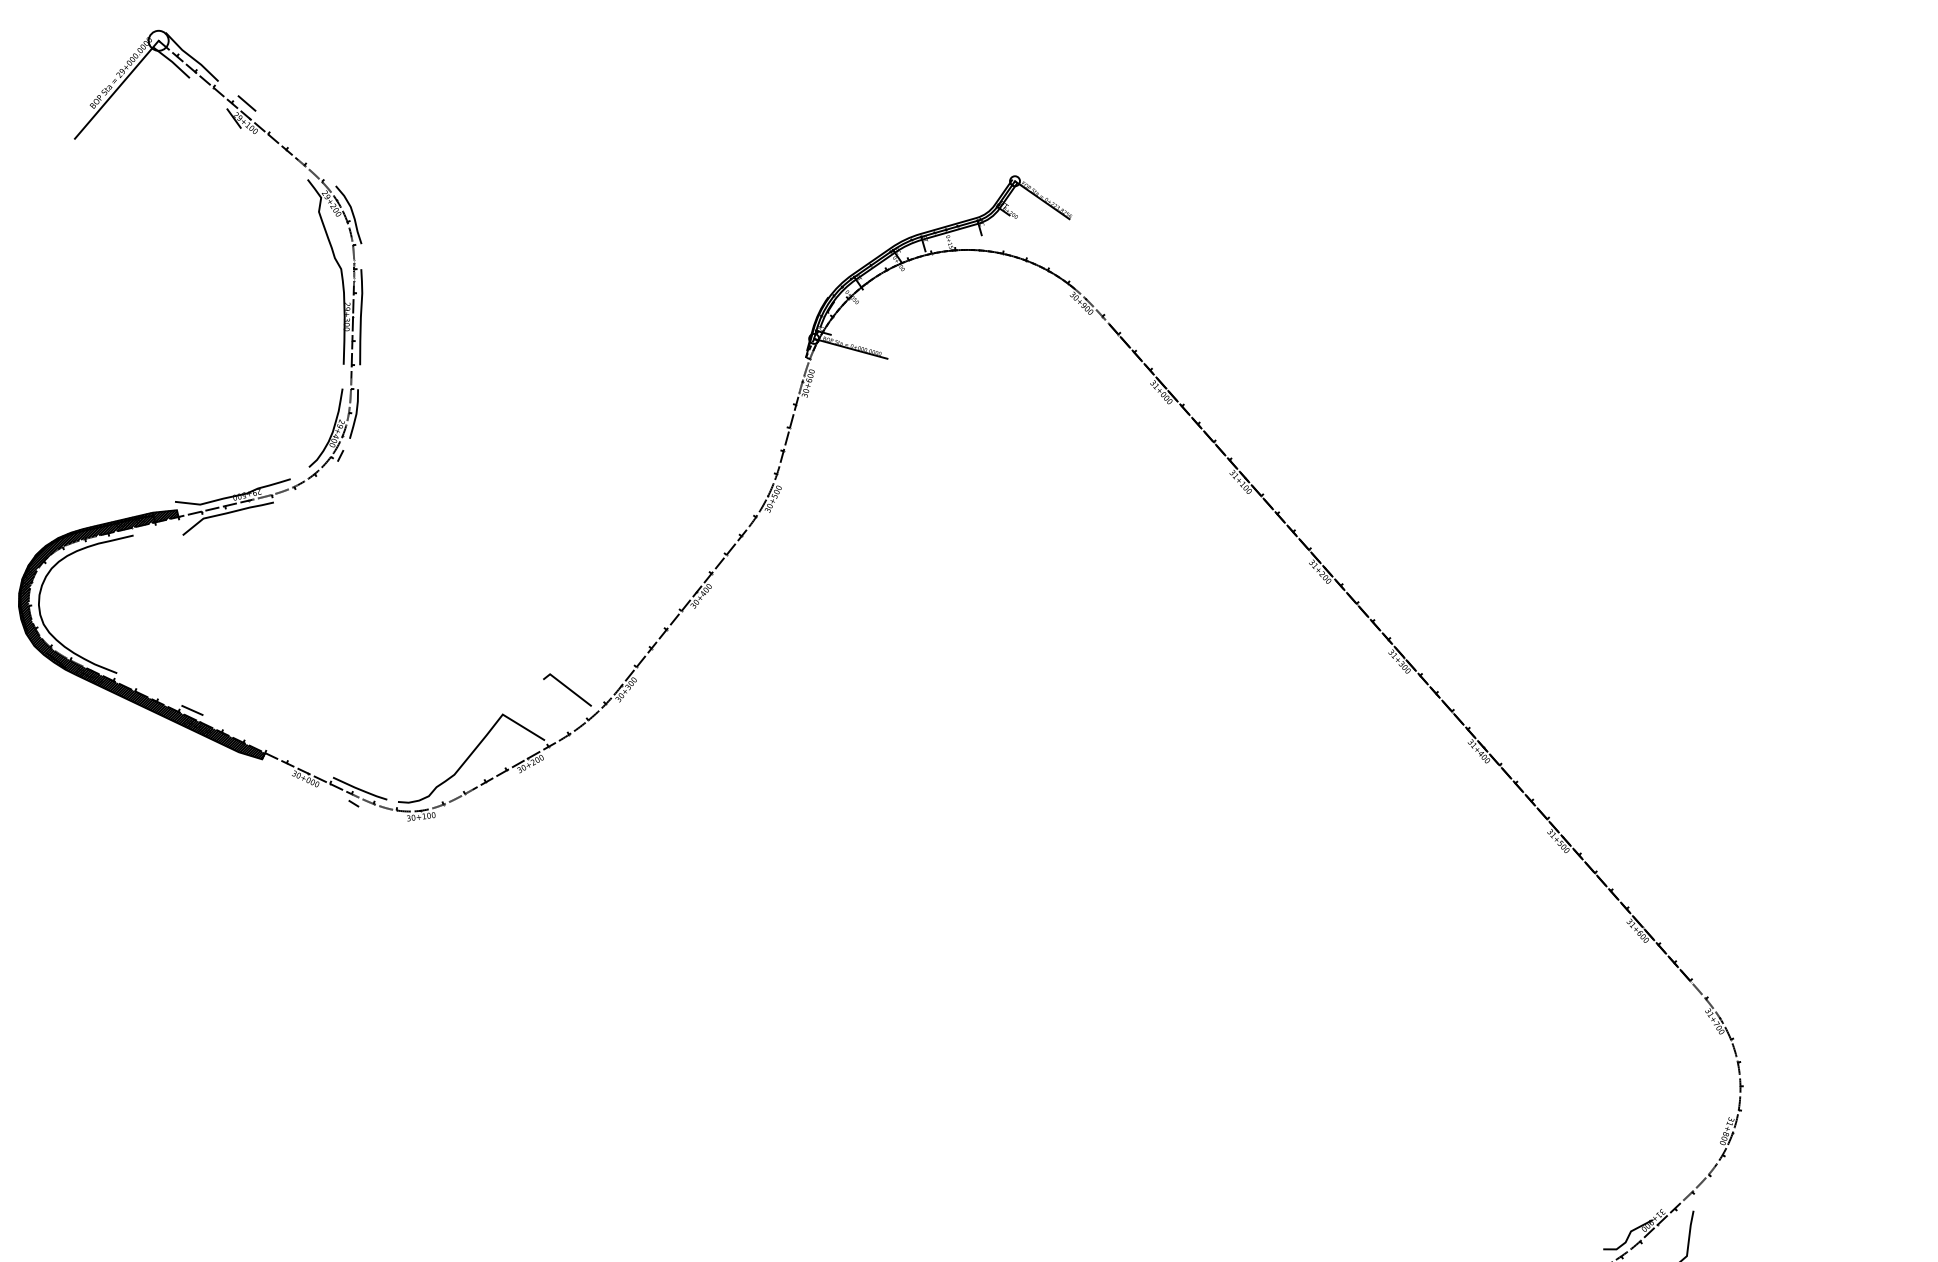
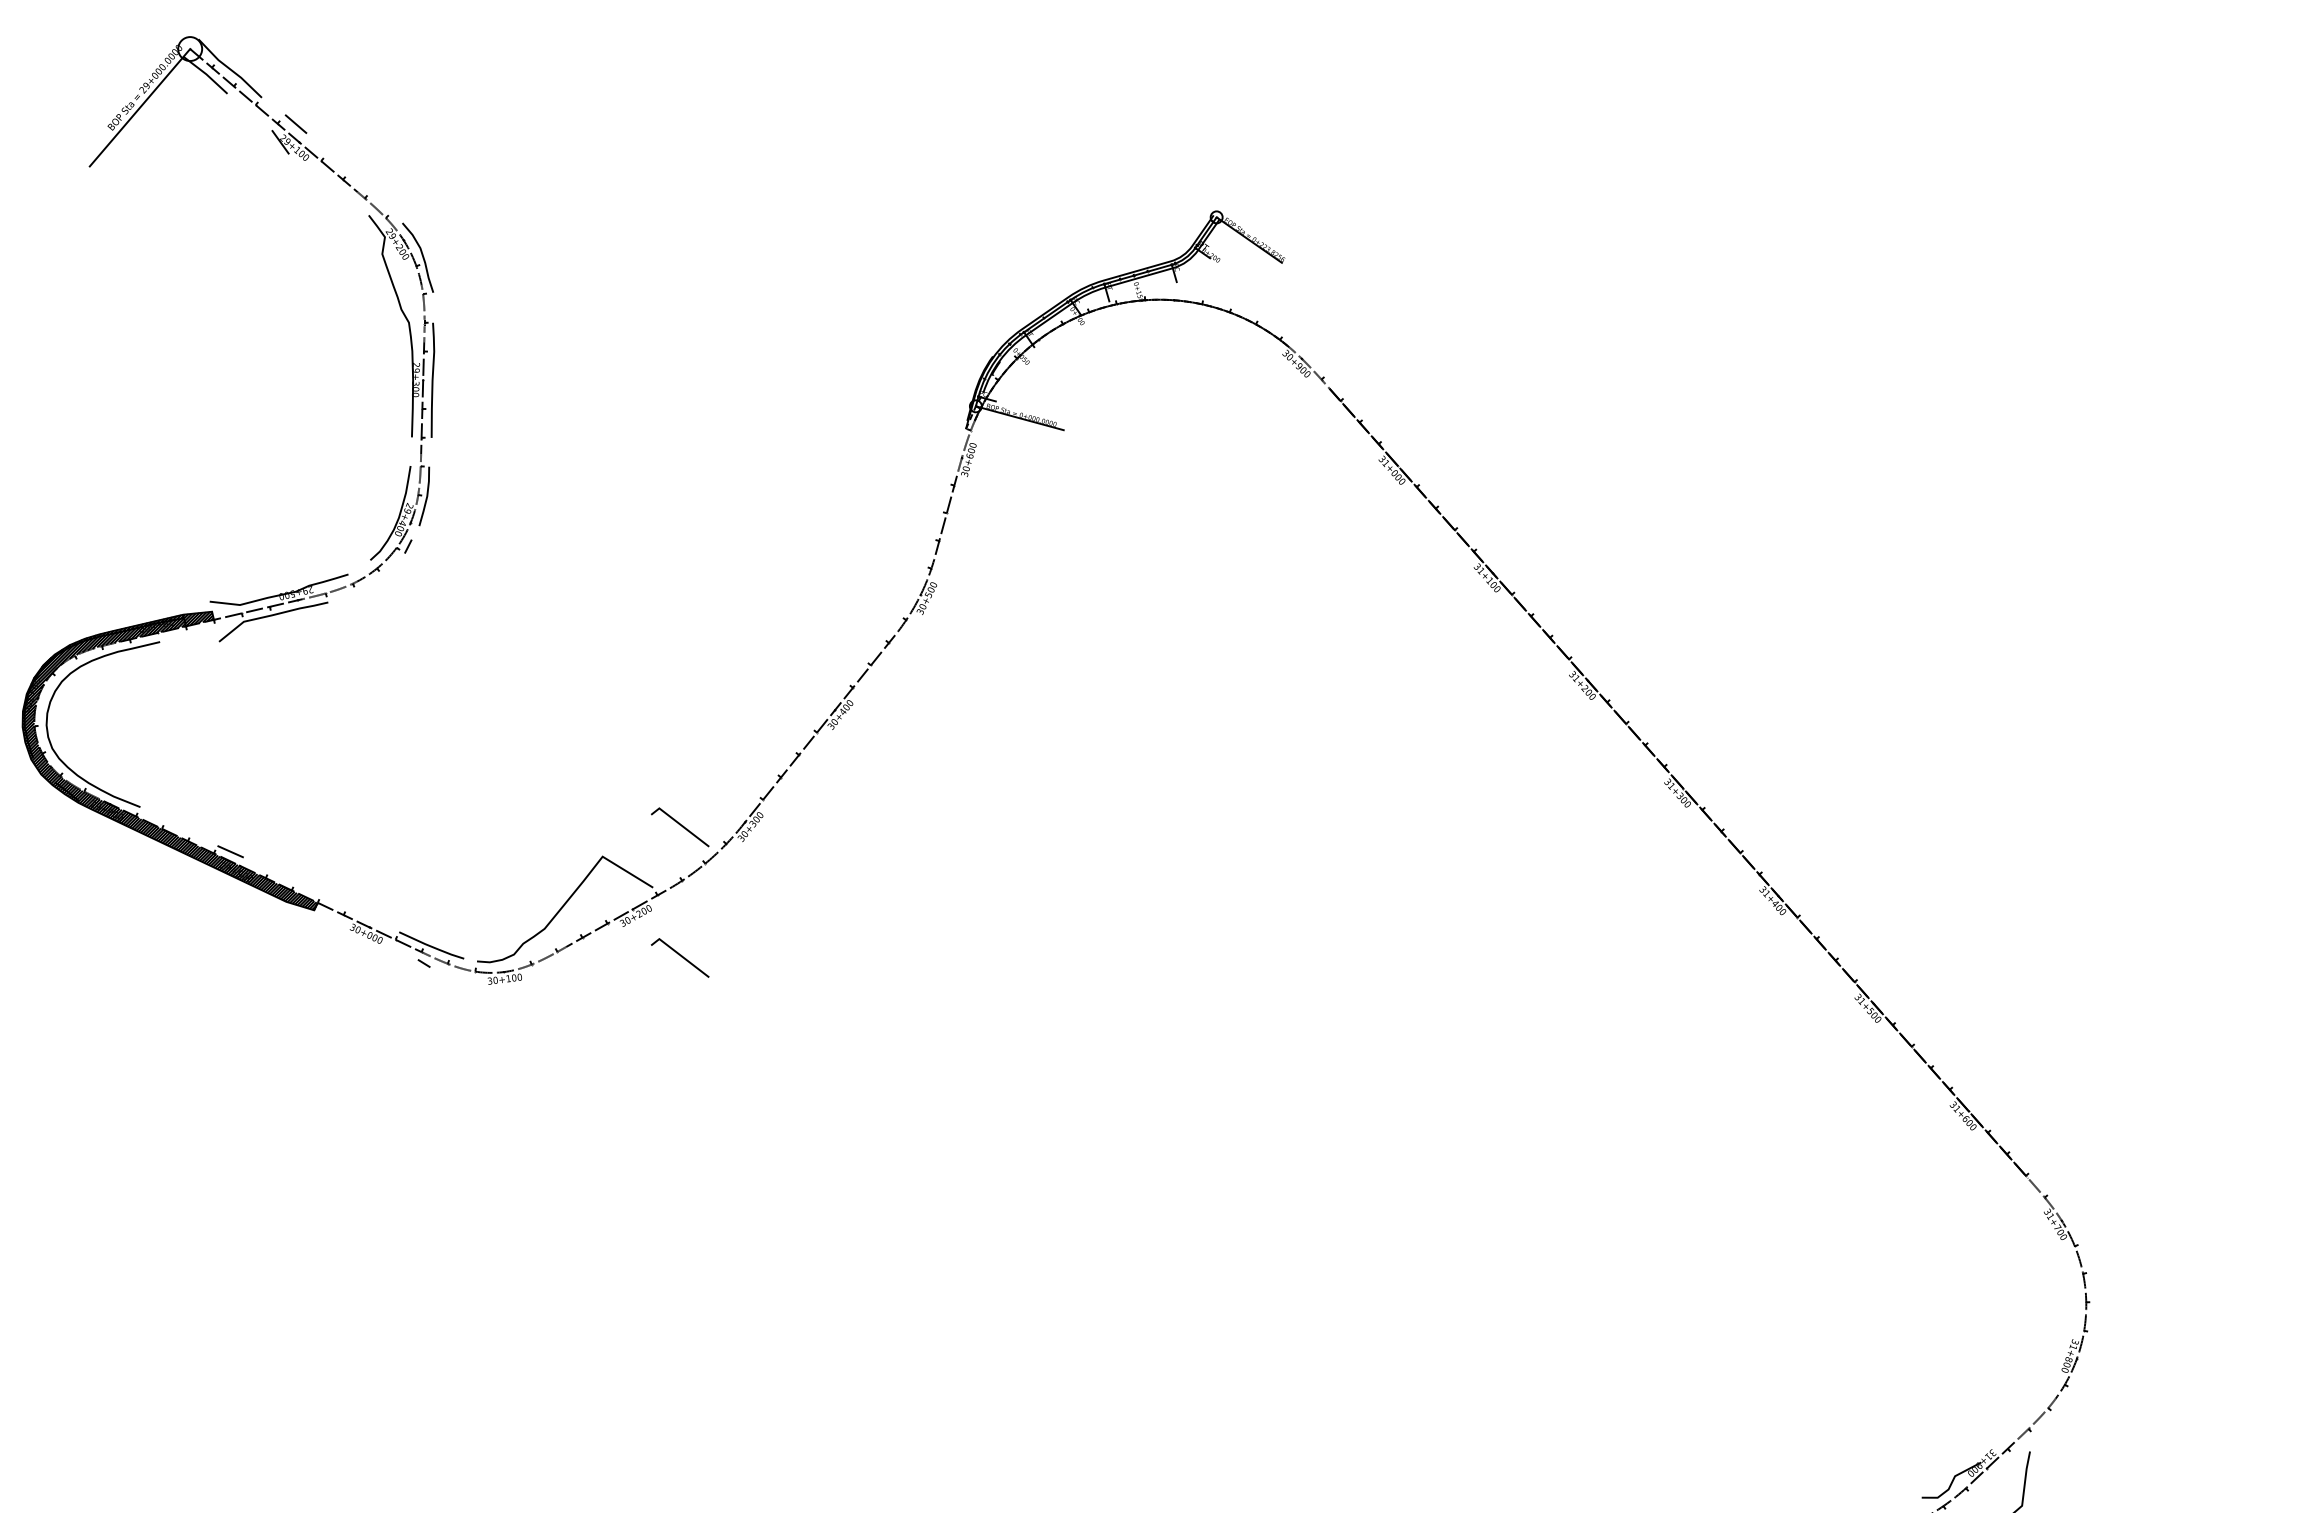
line: (567, 797) -> (680, 956), added

